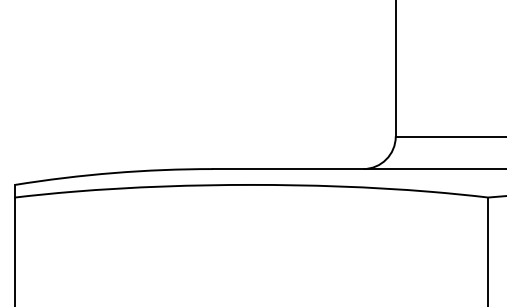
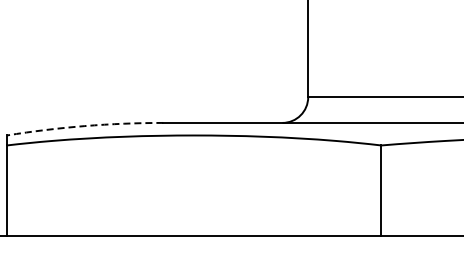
arc: (113, 173) -> (84, 126), solid -> dashed

